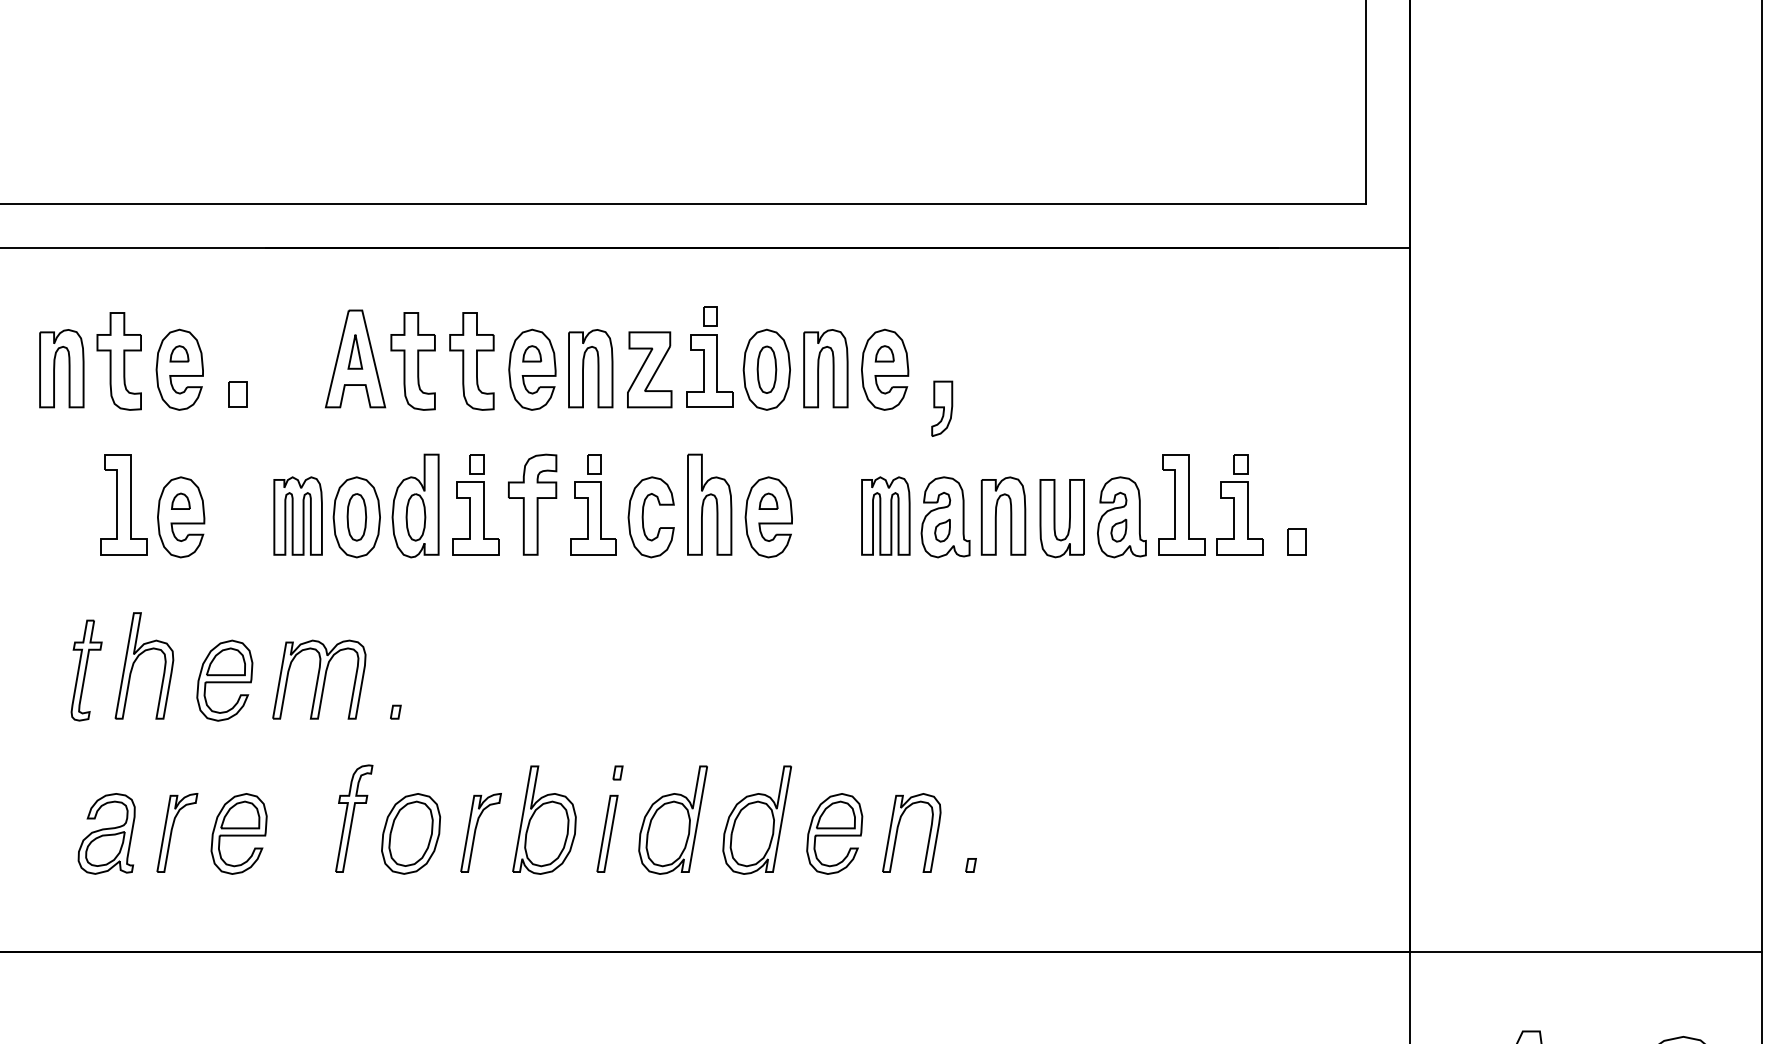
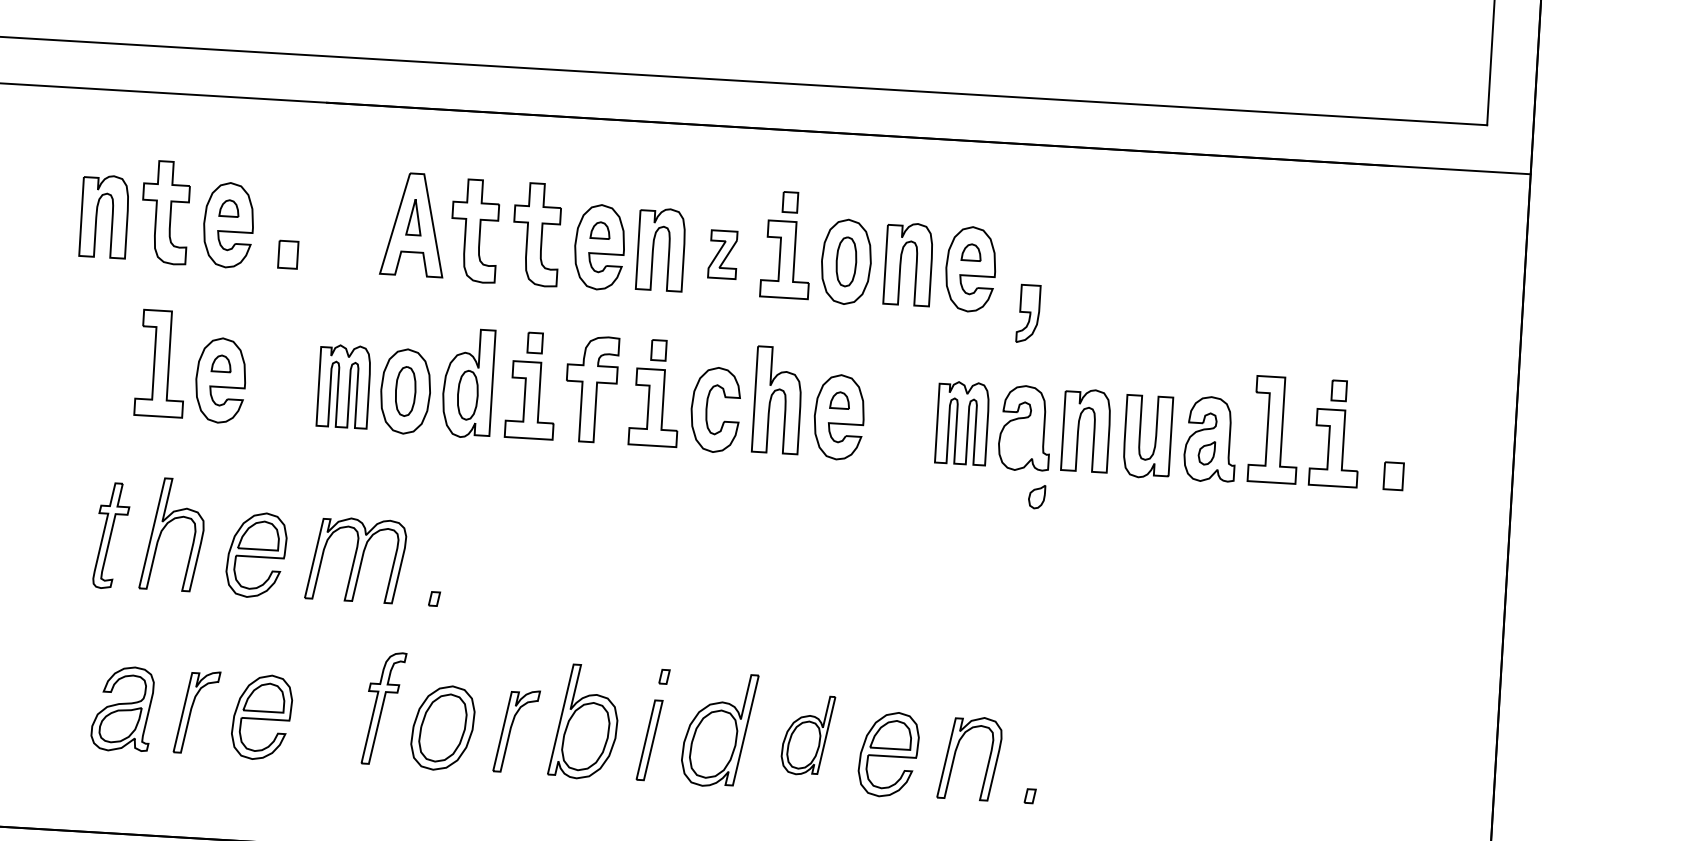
part: (649, 369) -> (722, 254), size x0.6
part: (942, 530) -> (1036, 496), moved
part: (756, 819) -> (807, 734), size x0.7

